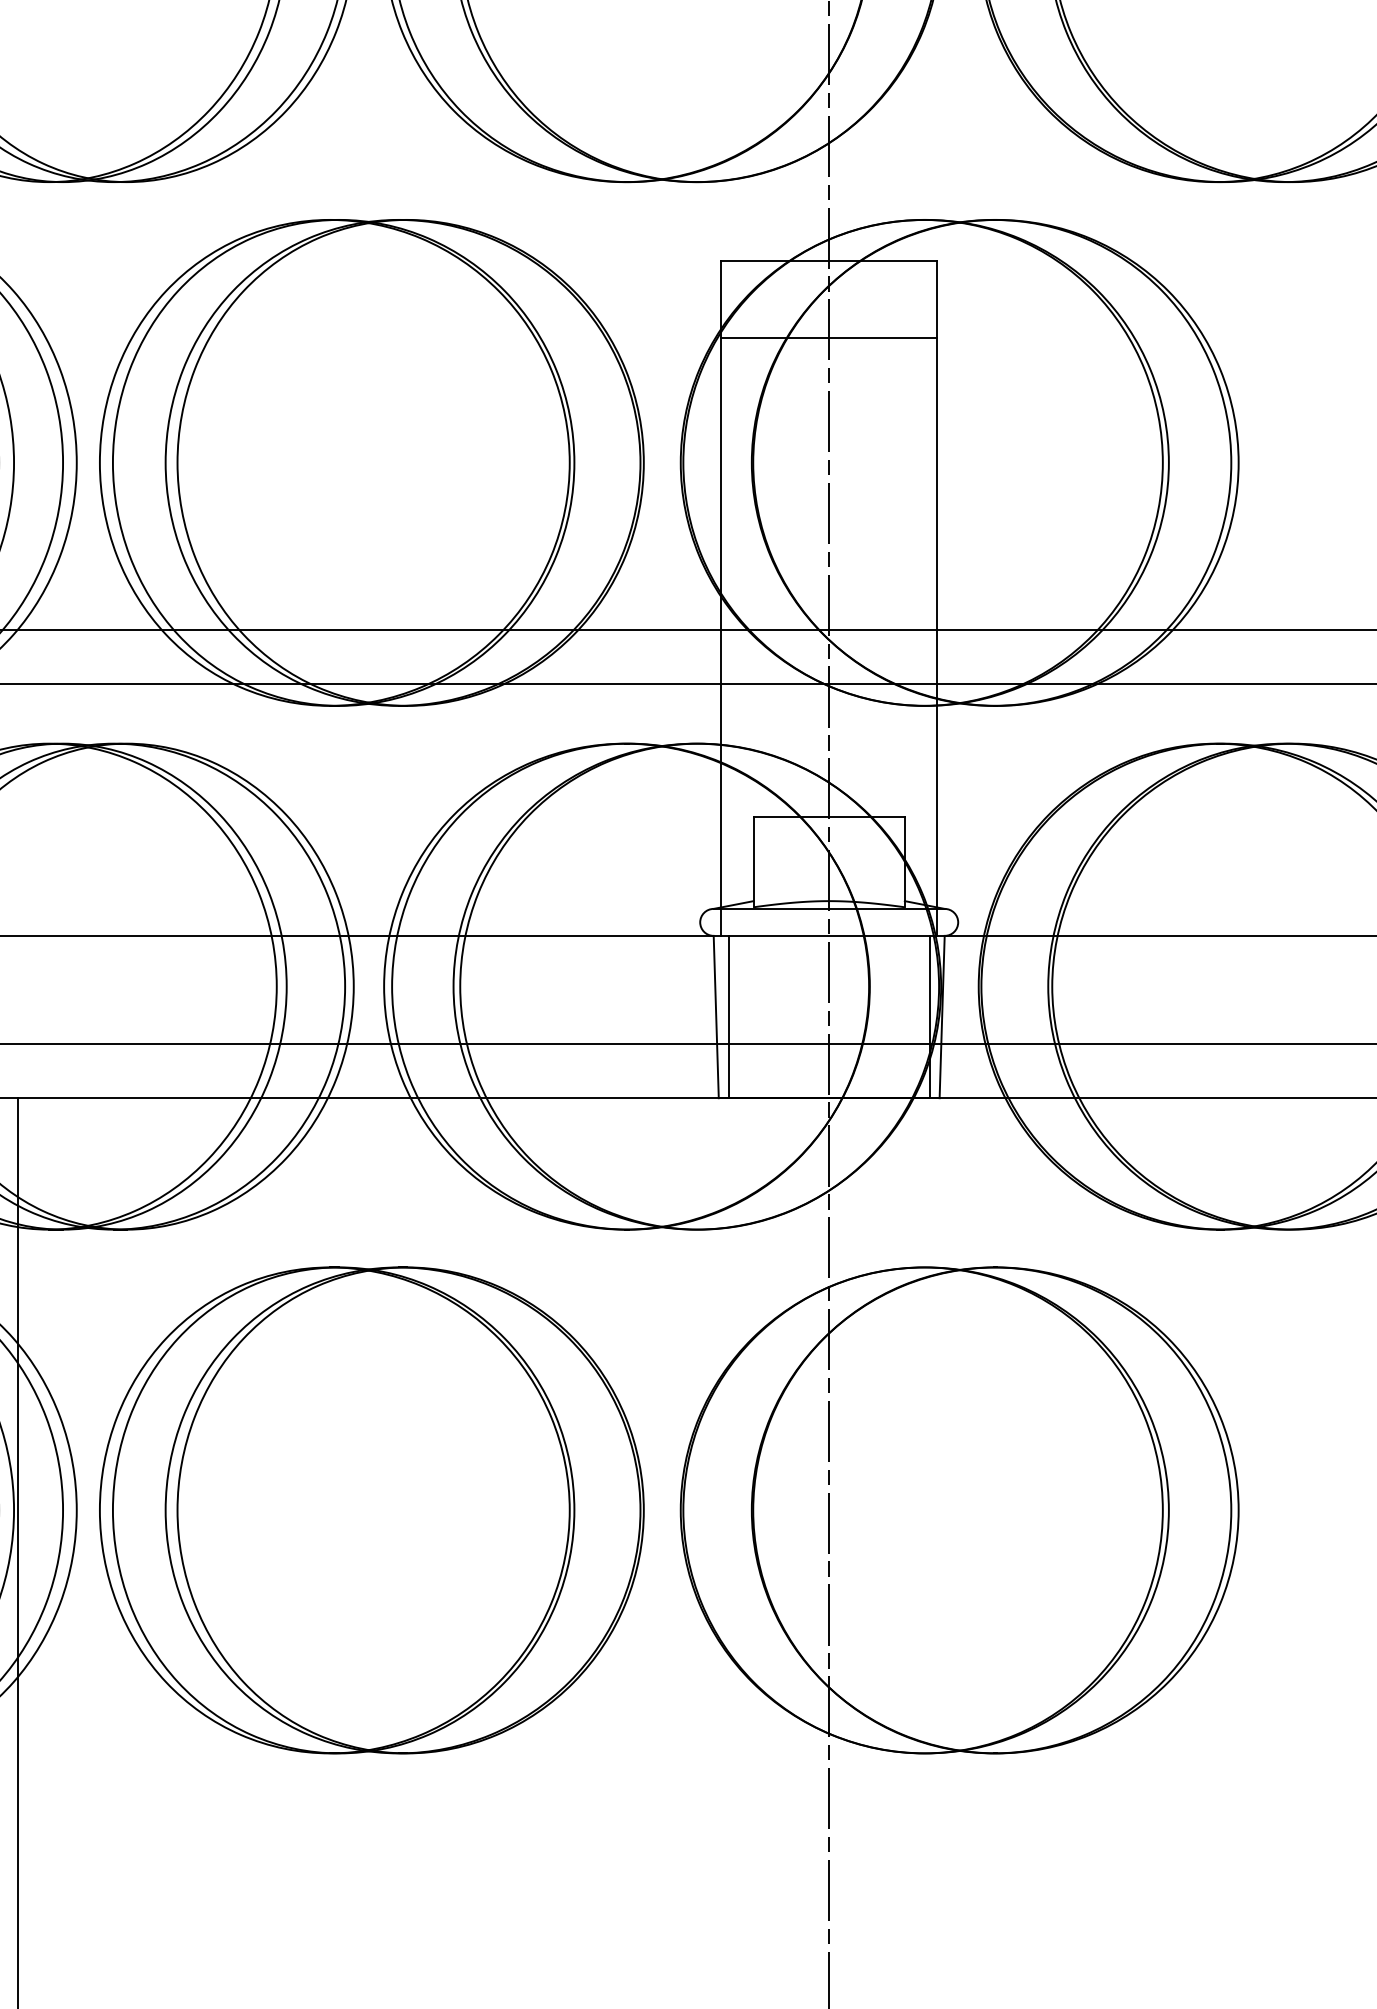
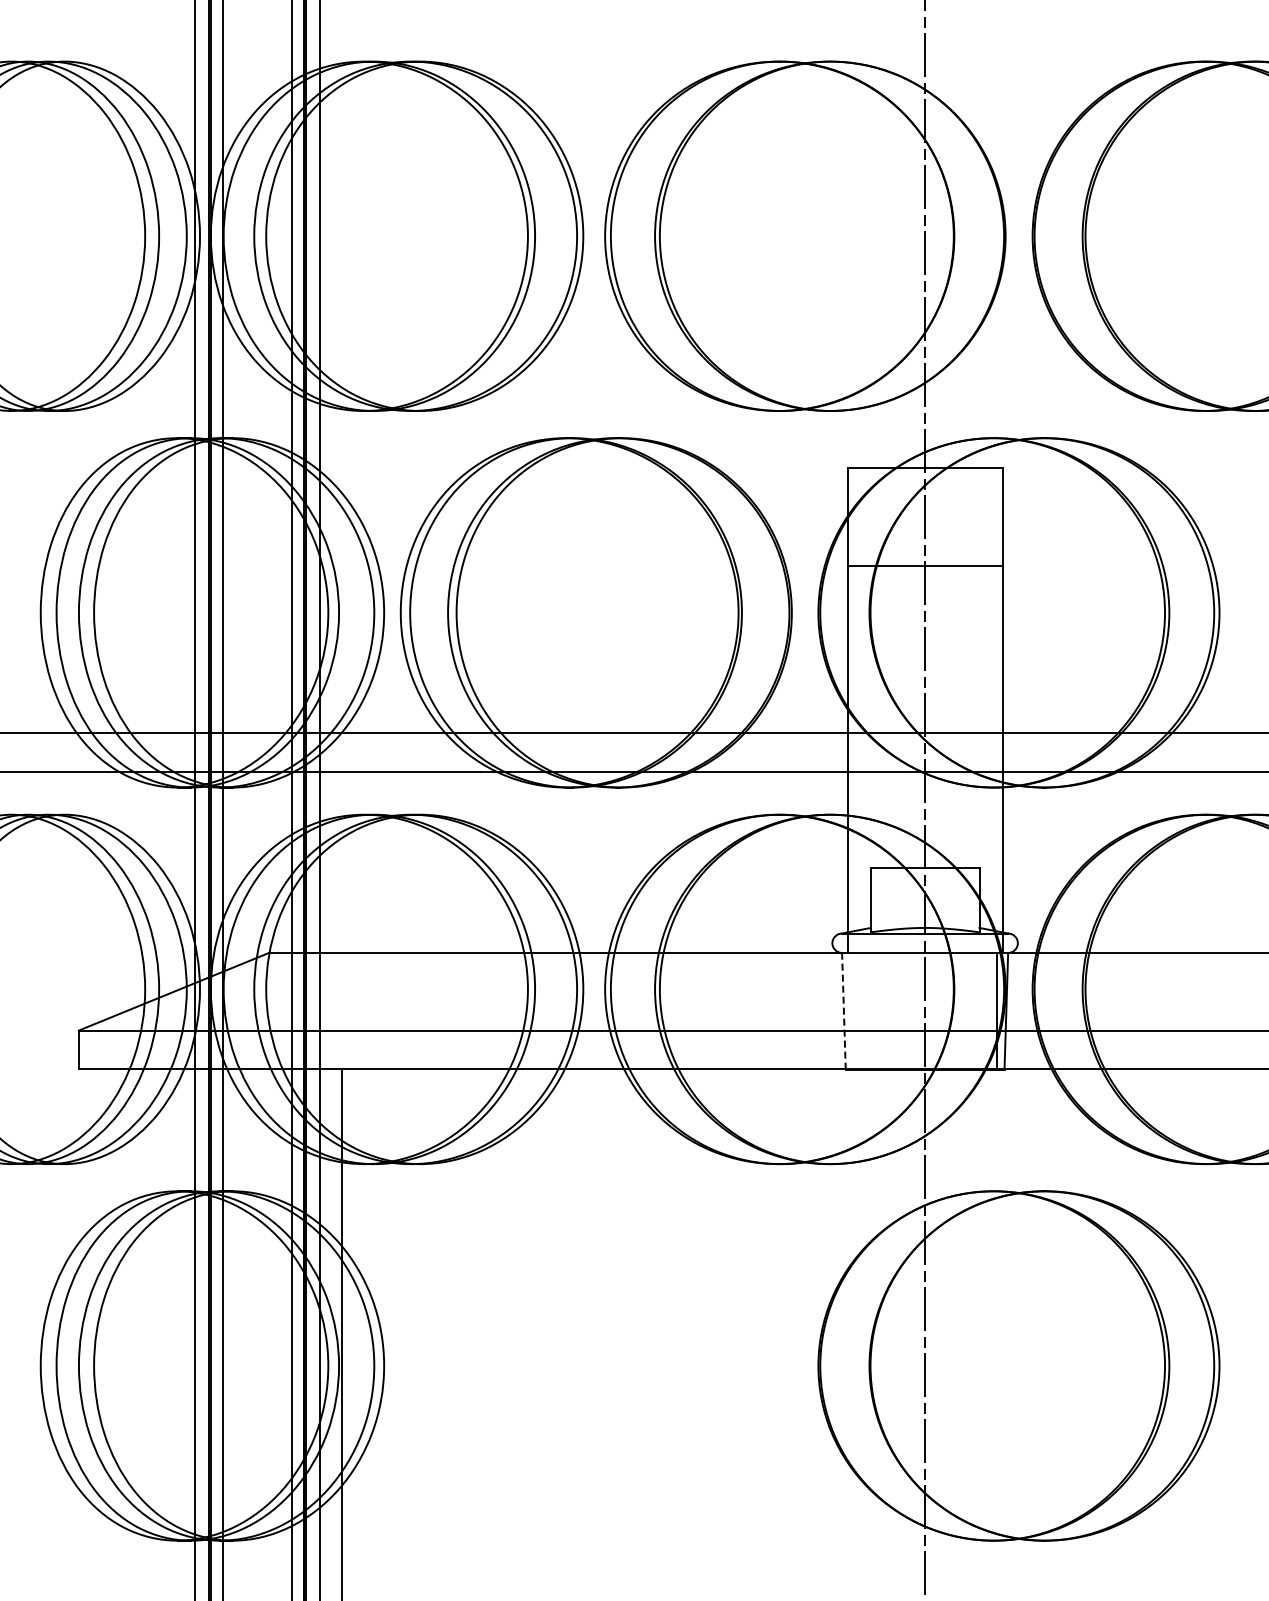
line: (828, 337) -> (924, 565), moved
line: (715, 1015) -> (843, 1010), solid -> dashed
line: (728, 1015) -> (852, 1010), removed
part: (370, 1509) -> (595, 1365), removed

